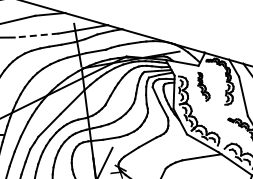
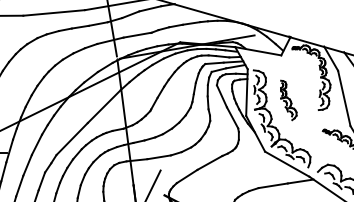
line: (36, 35) -> (53, 12), dashed -> solid
part: (203, 86) -> (288, 99), moved

